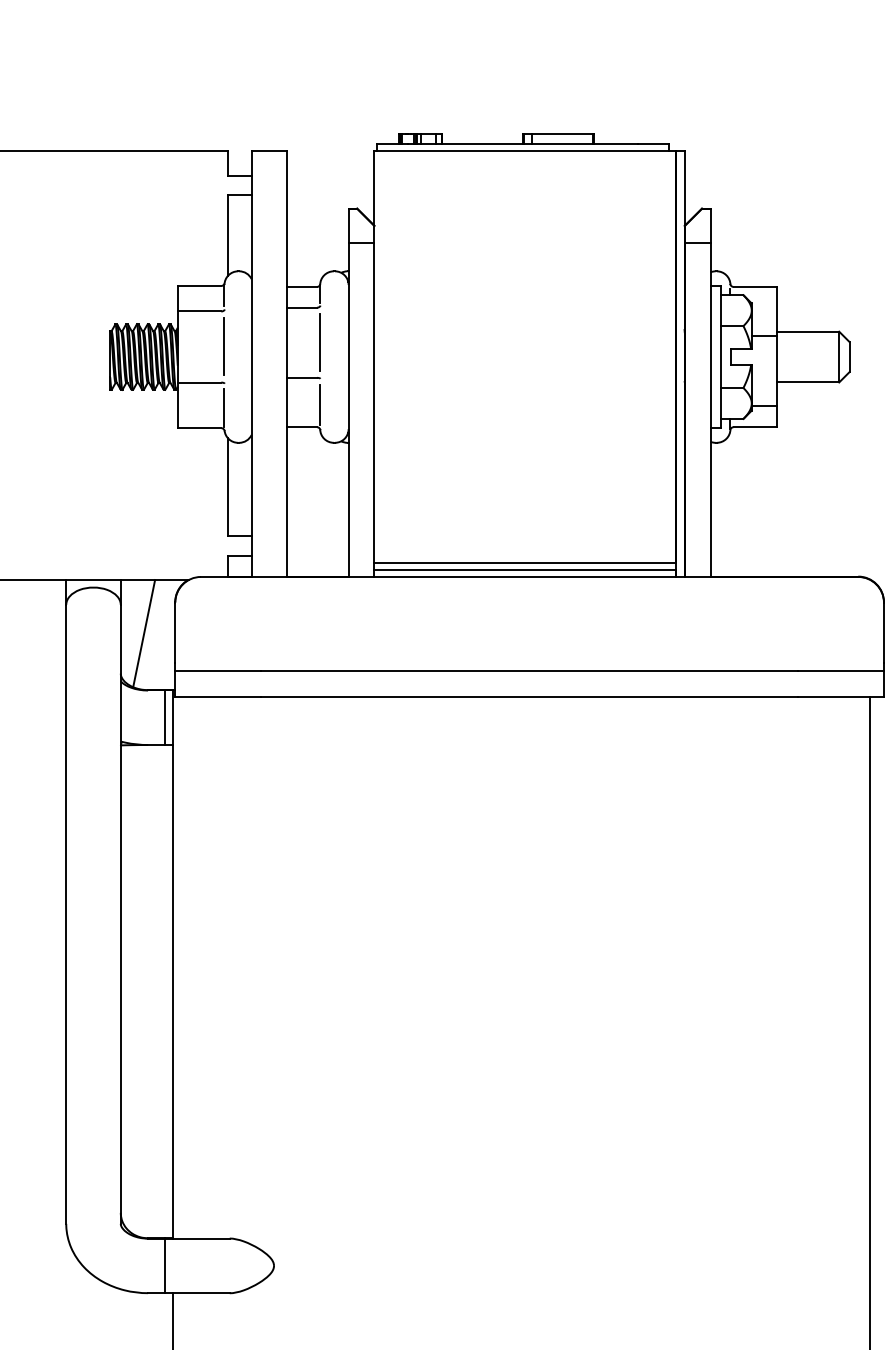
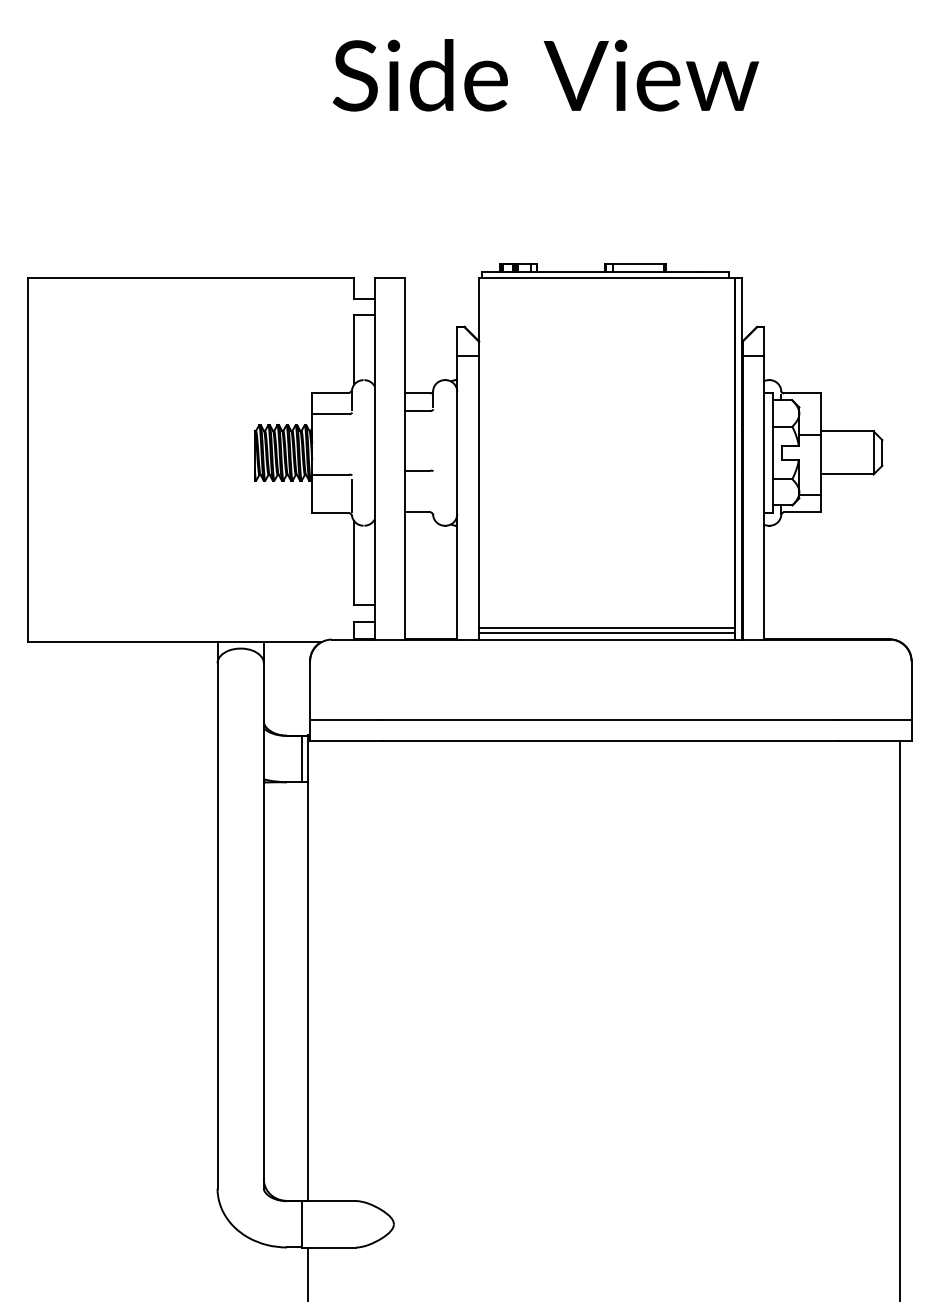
line: (320, 341) -> (433, 439), removed
line: (224, 345) -> (351, 443), removed
line: (320, 404) -> (433, 493), removed
line: (143, 633) -> (283, 687), removed

